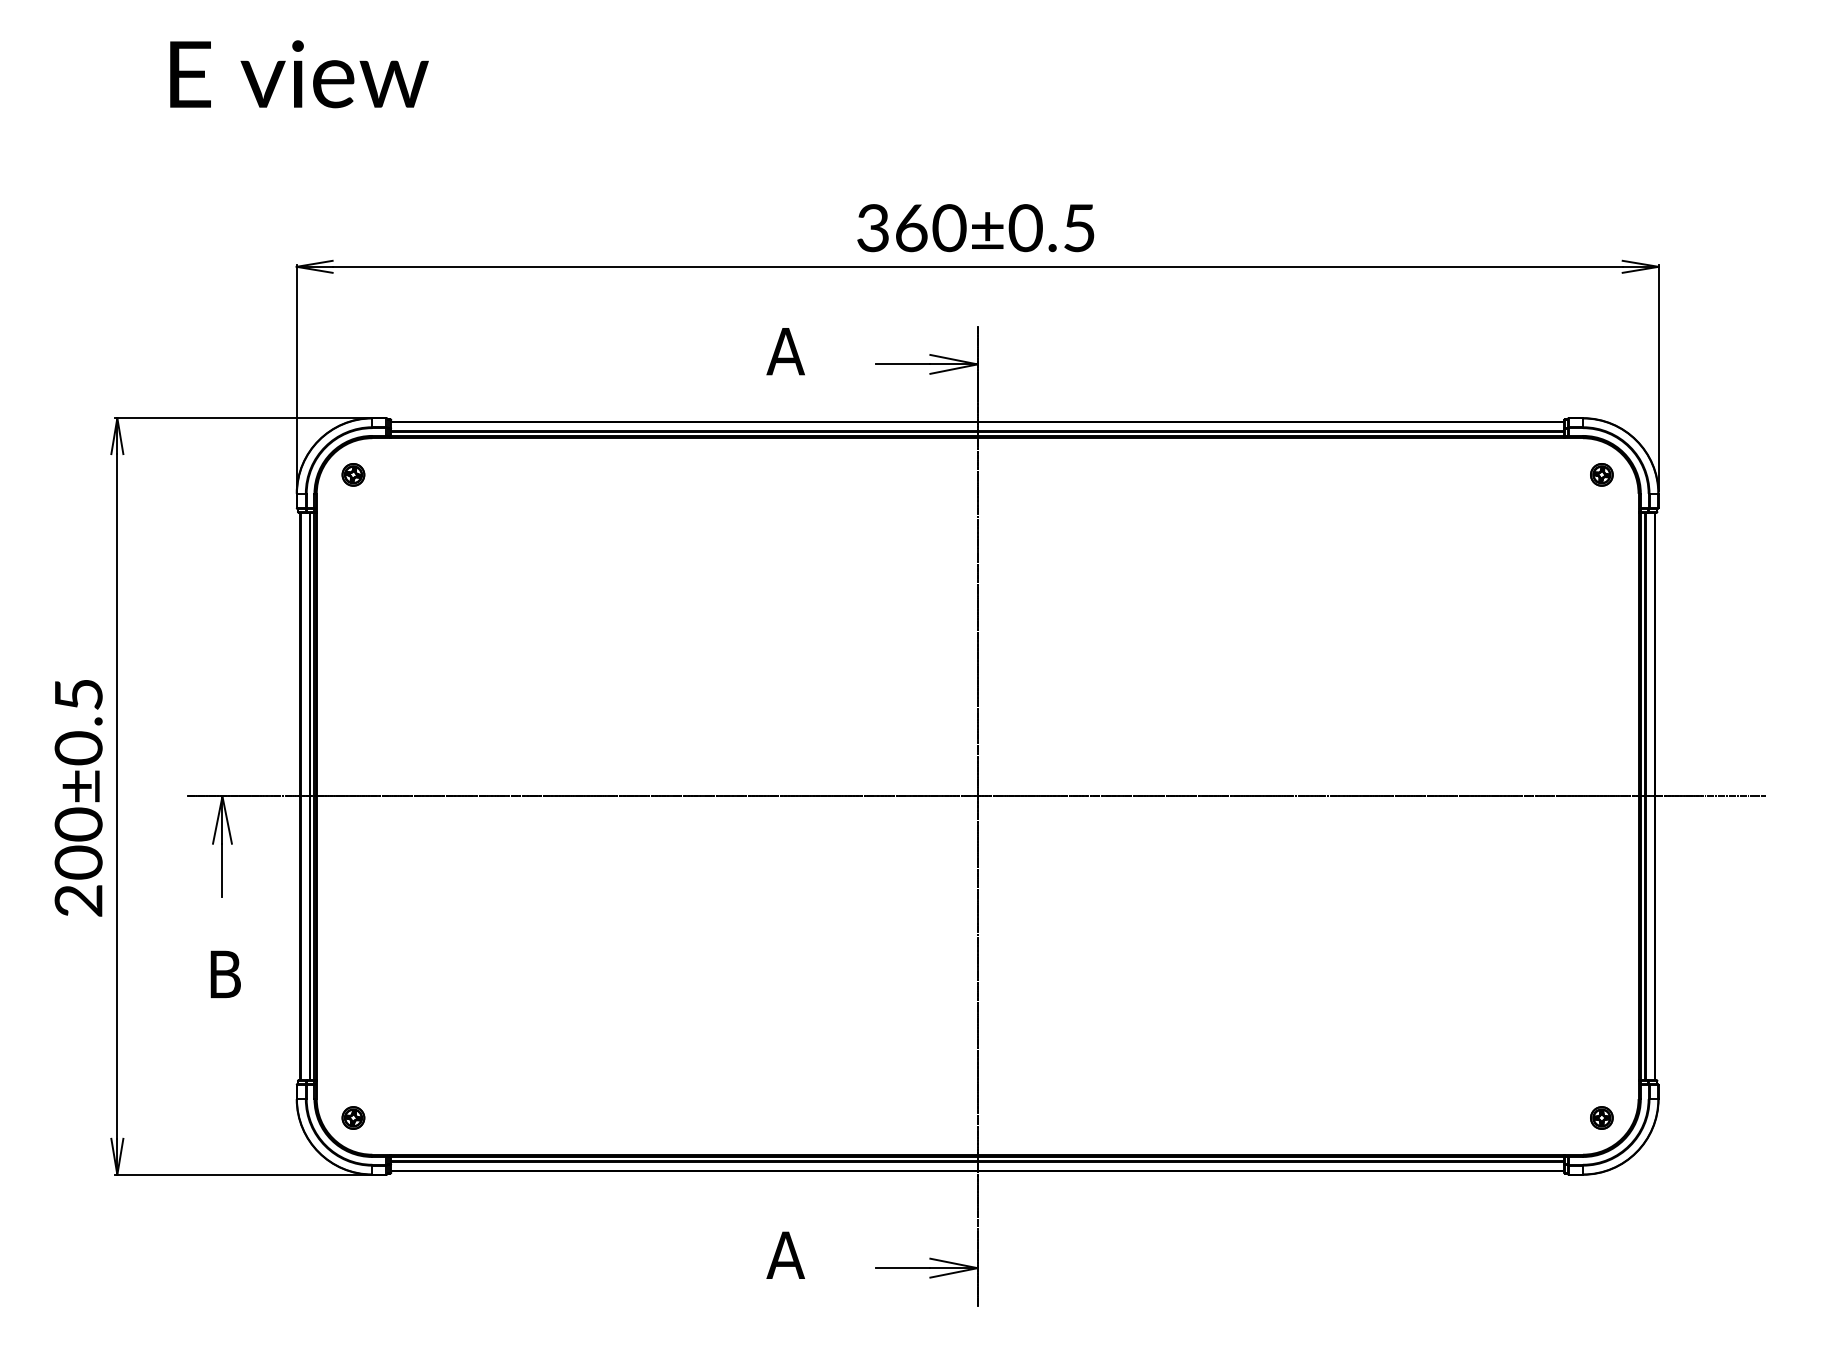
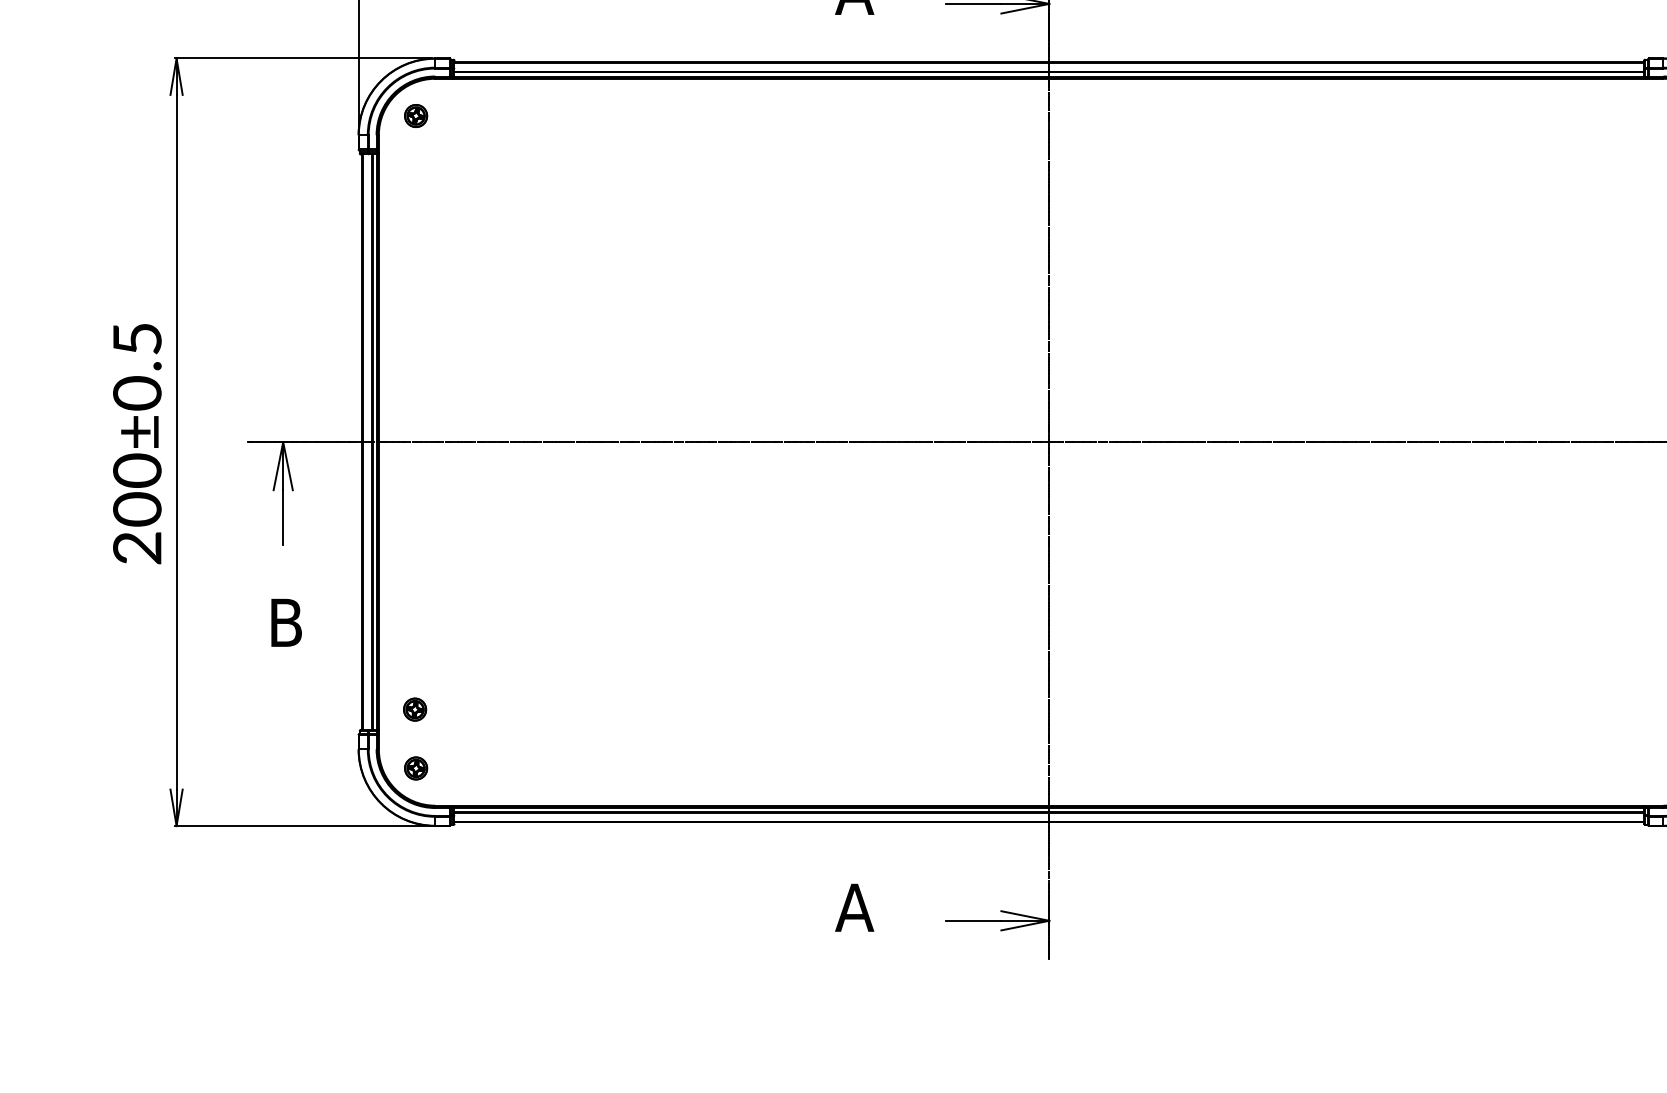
part: (352, 1059) -> (415, 709), added

